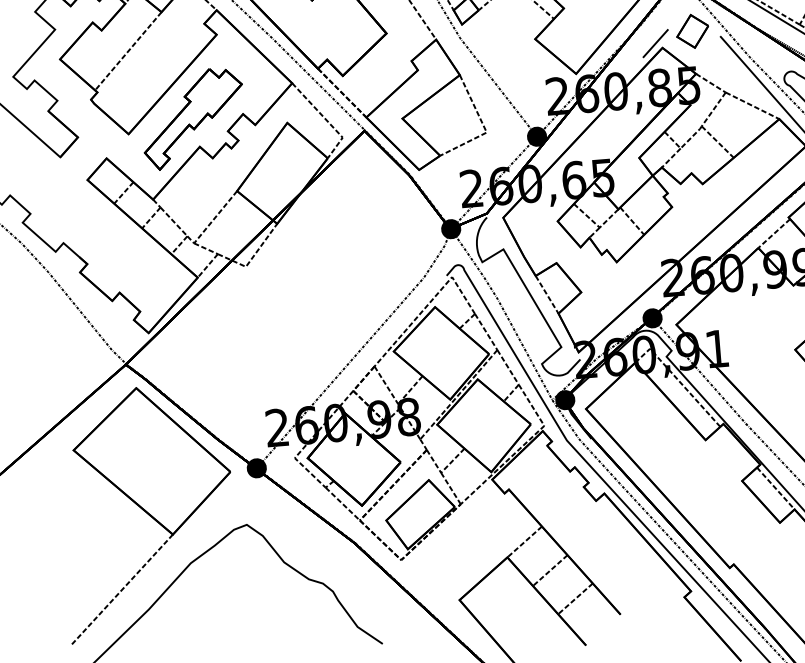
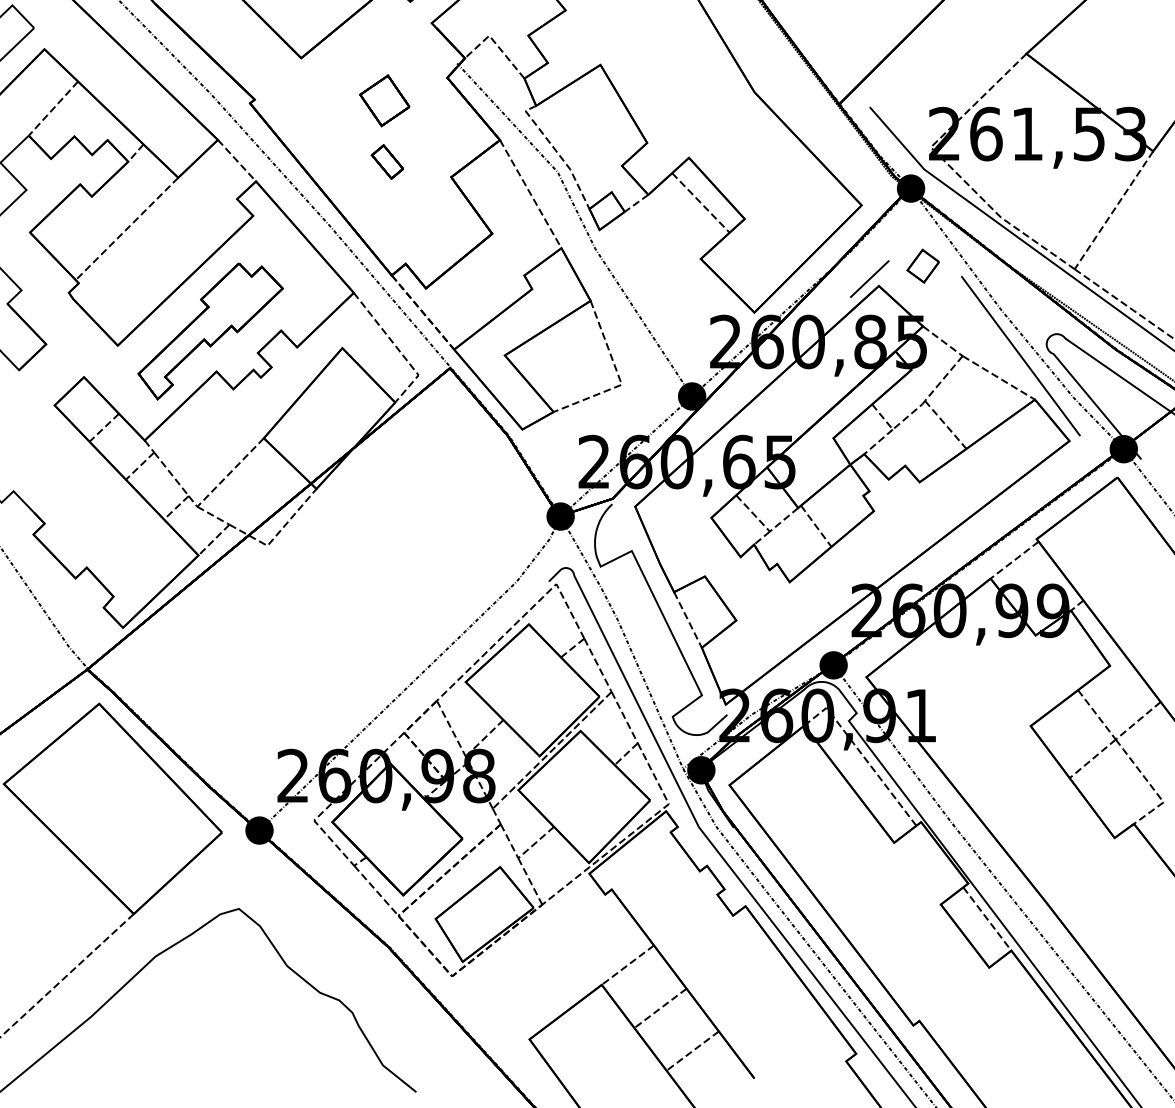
part: (692, 30) -> (922, 265), size x0.7

